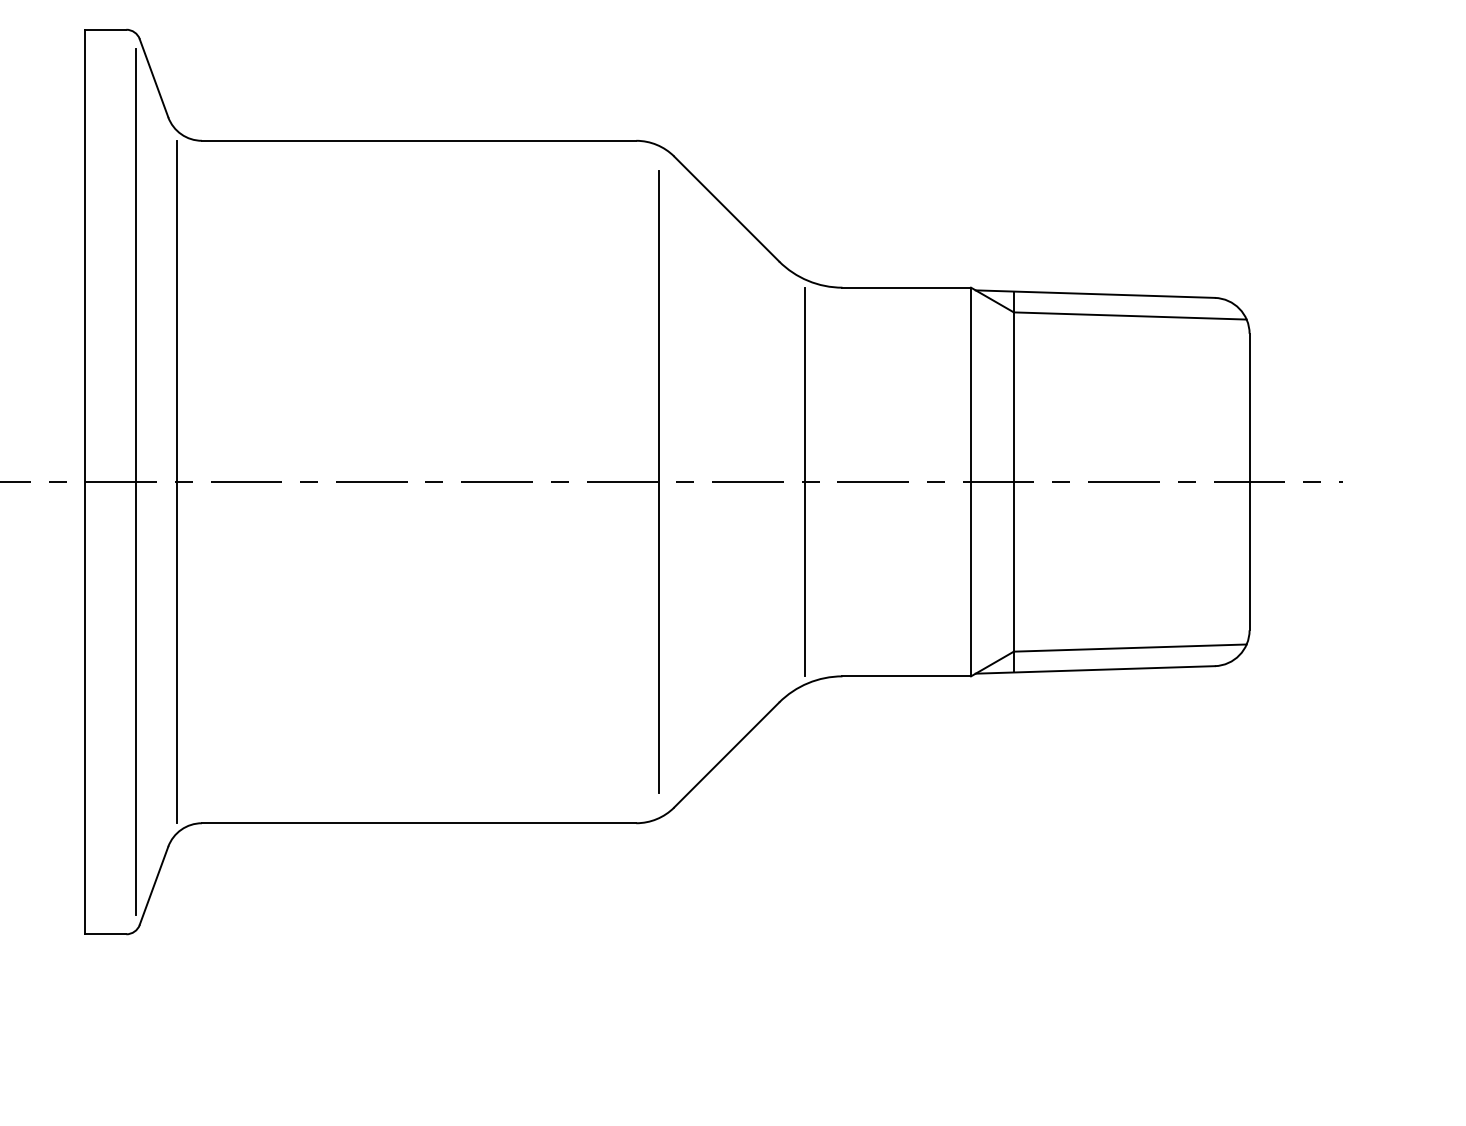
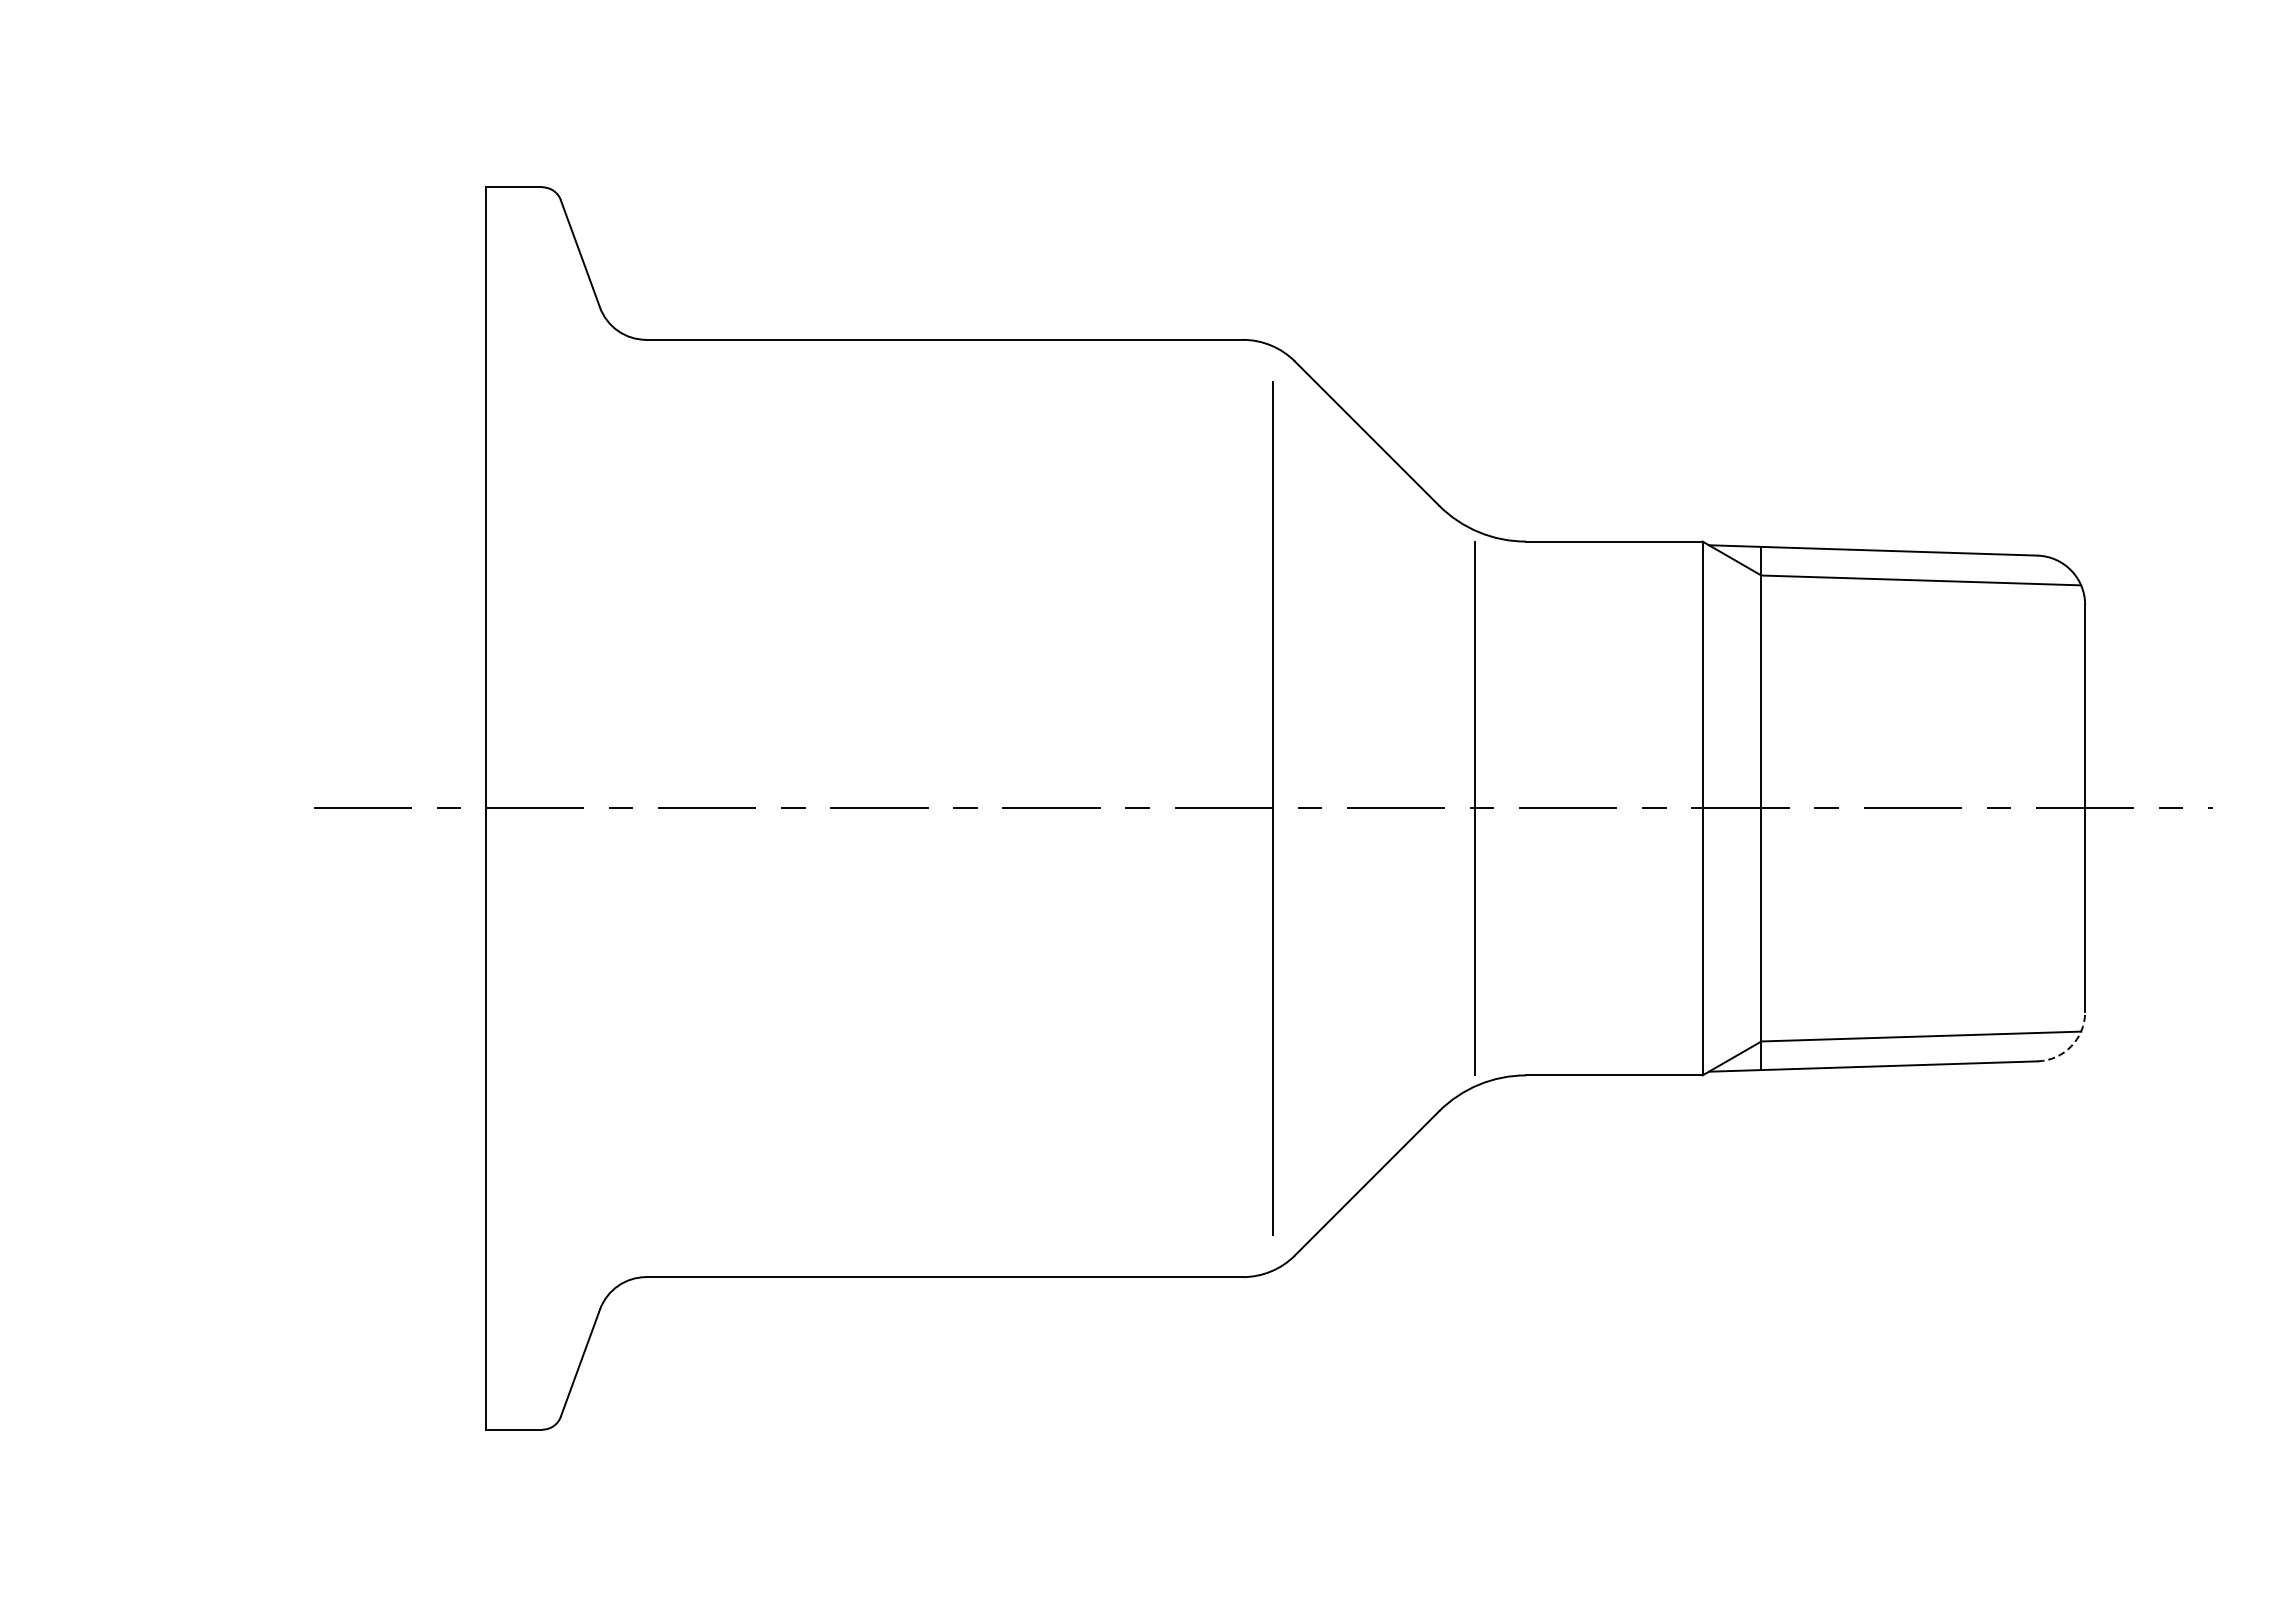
line: (136, 482) -> (556, 808), removed
line: (176, 482) -> (611, 808), removed
arc: (1239, 655) -> (2071, 1046), solid -> dashed

